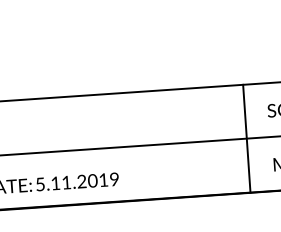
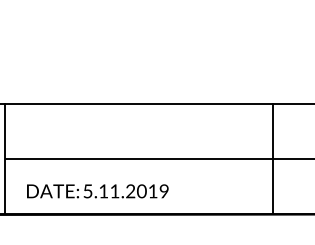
line: (246, 138) -> (273, 158), moved

